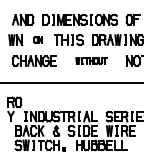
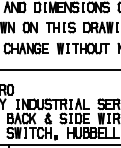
part: (37, 39) -> (29, 27), size x1.67
part: (91, 60) -> (83, 48), size x1.67

